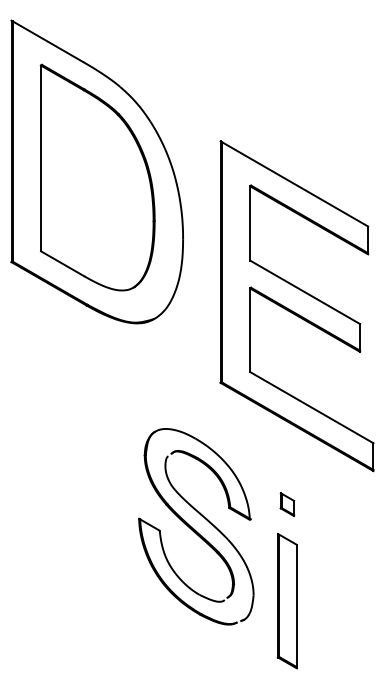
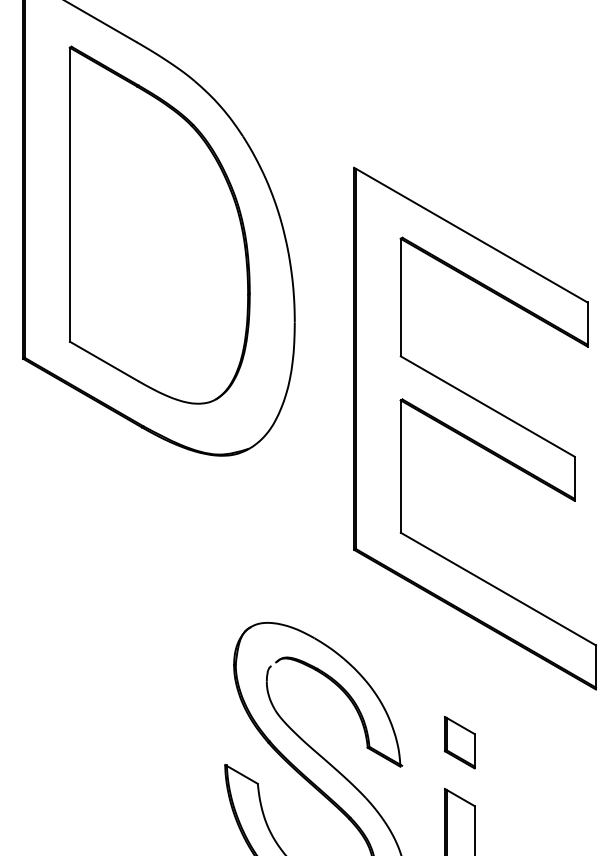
part: (287, 504) -> (459, 742), size x1.43

